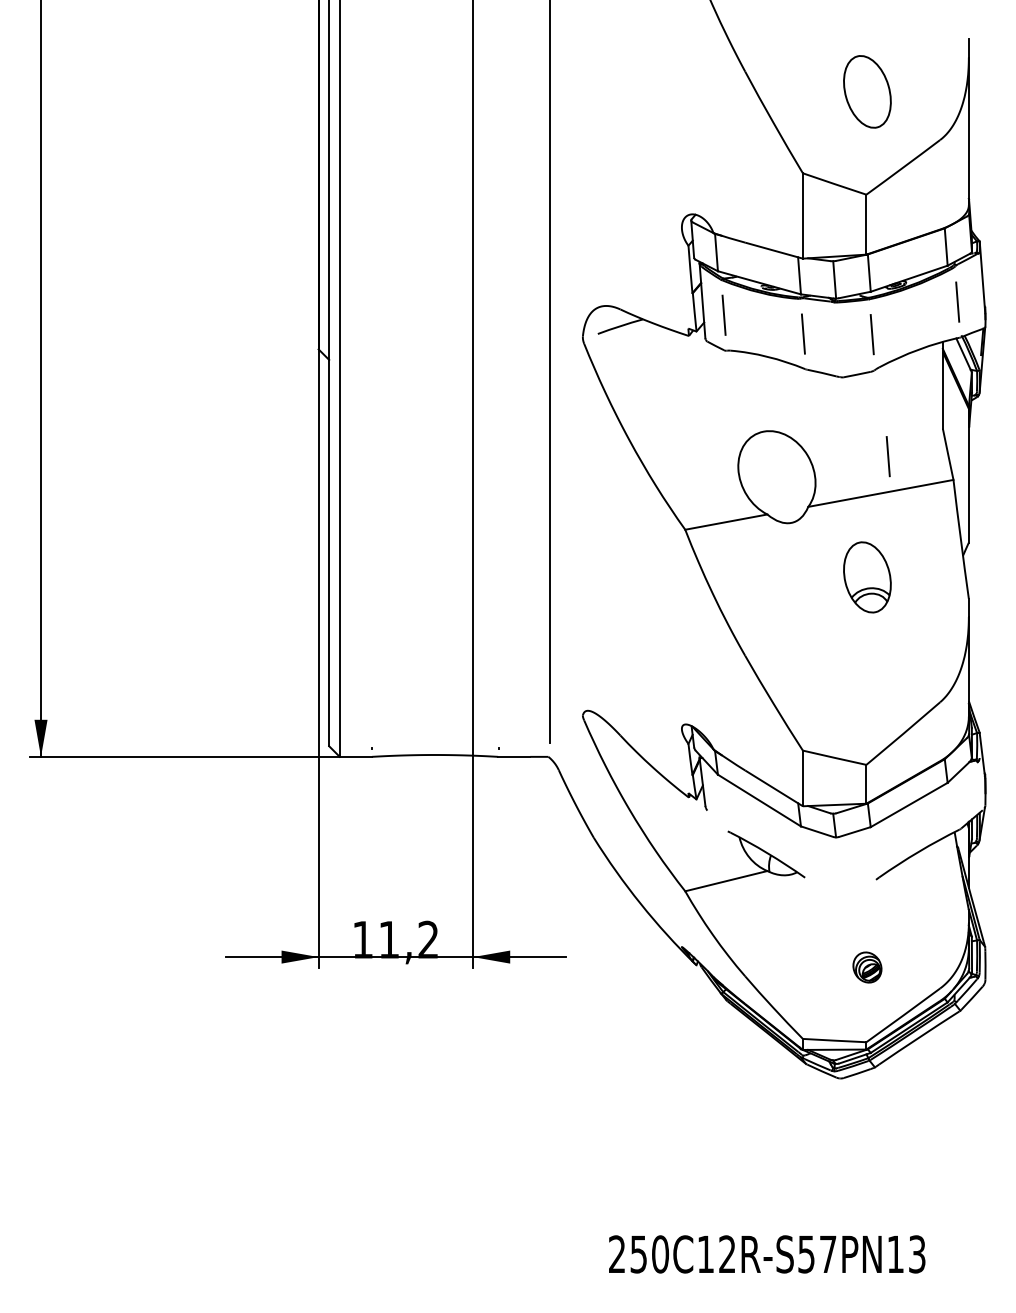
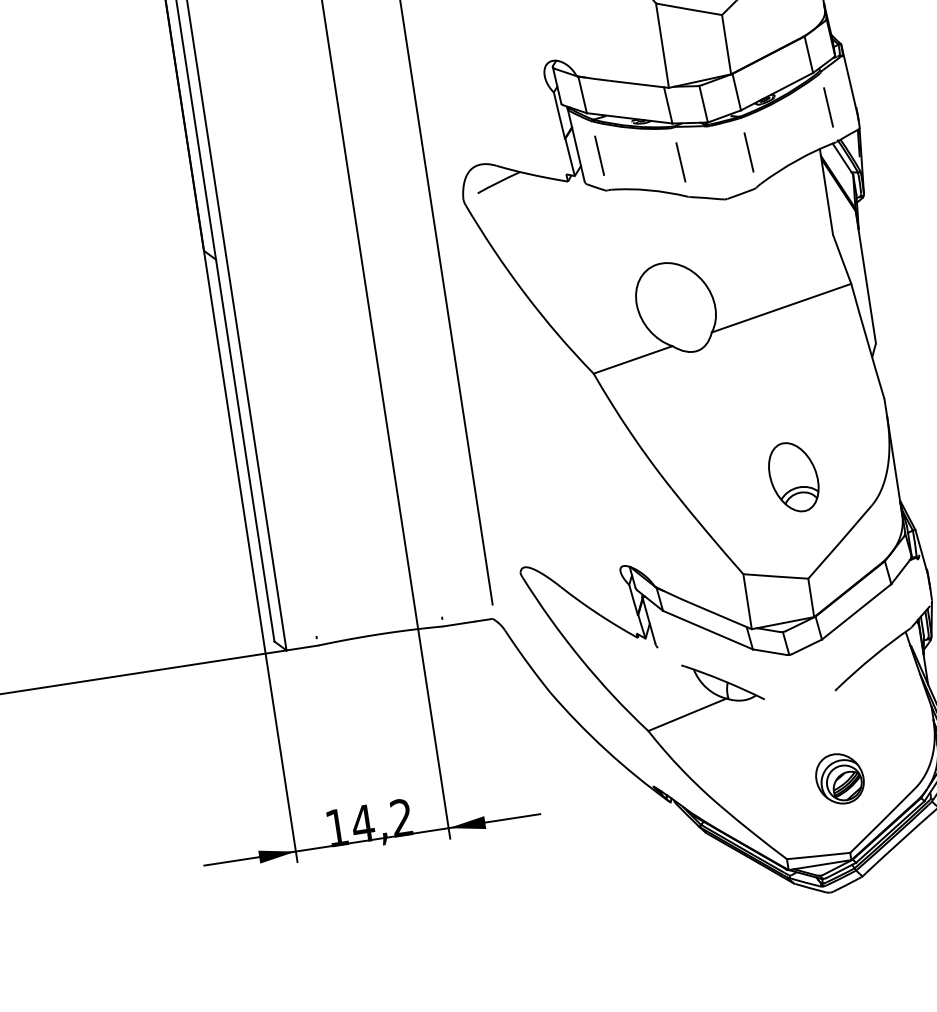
line: (887, 456) -> (782, 270), removed
part: (867, 577) -> (793, 477), moved
text: (389, 939) -> (363, 823), 11,2 -> 14,2
part: (867, 967) -> (840, 778), size x1.67

